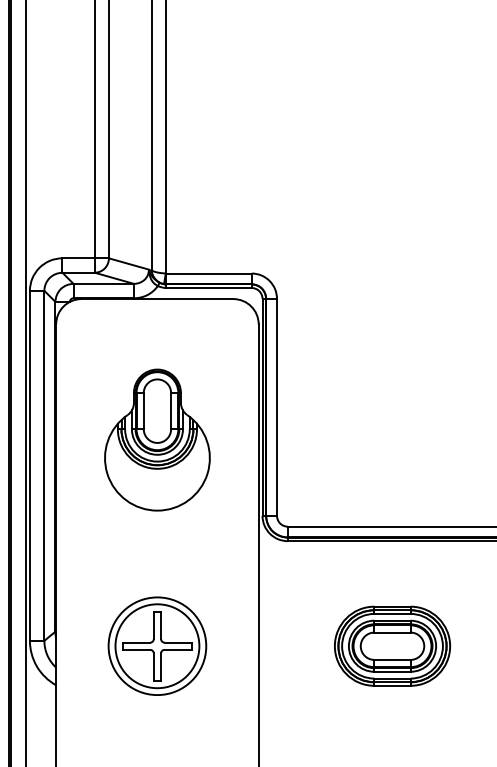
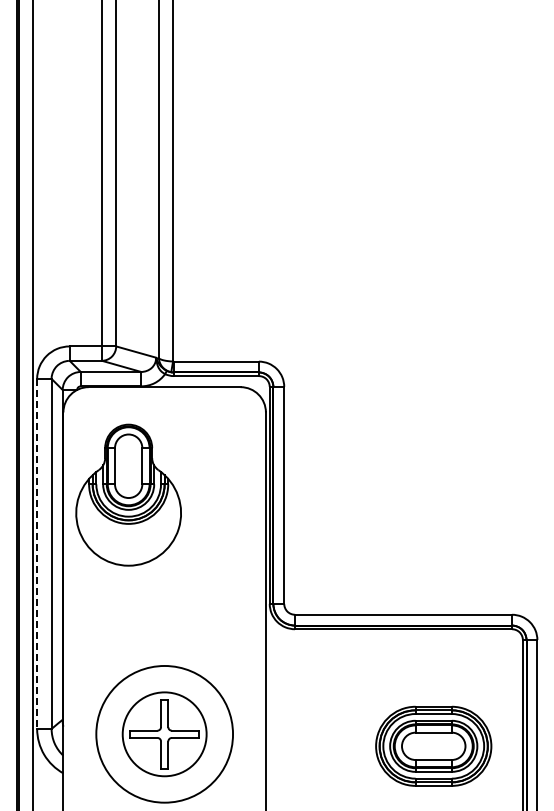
part: (157, 439) -> (128, 494), moved
line: (30, 466) -> (37, 554), solid -> dashed
part: (392, 645) -> (433, 745), moved
circle: (157, 646) -> (164, 734), size x1.4

